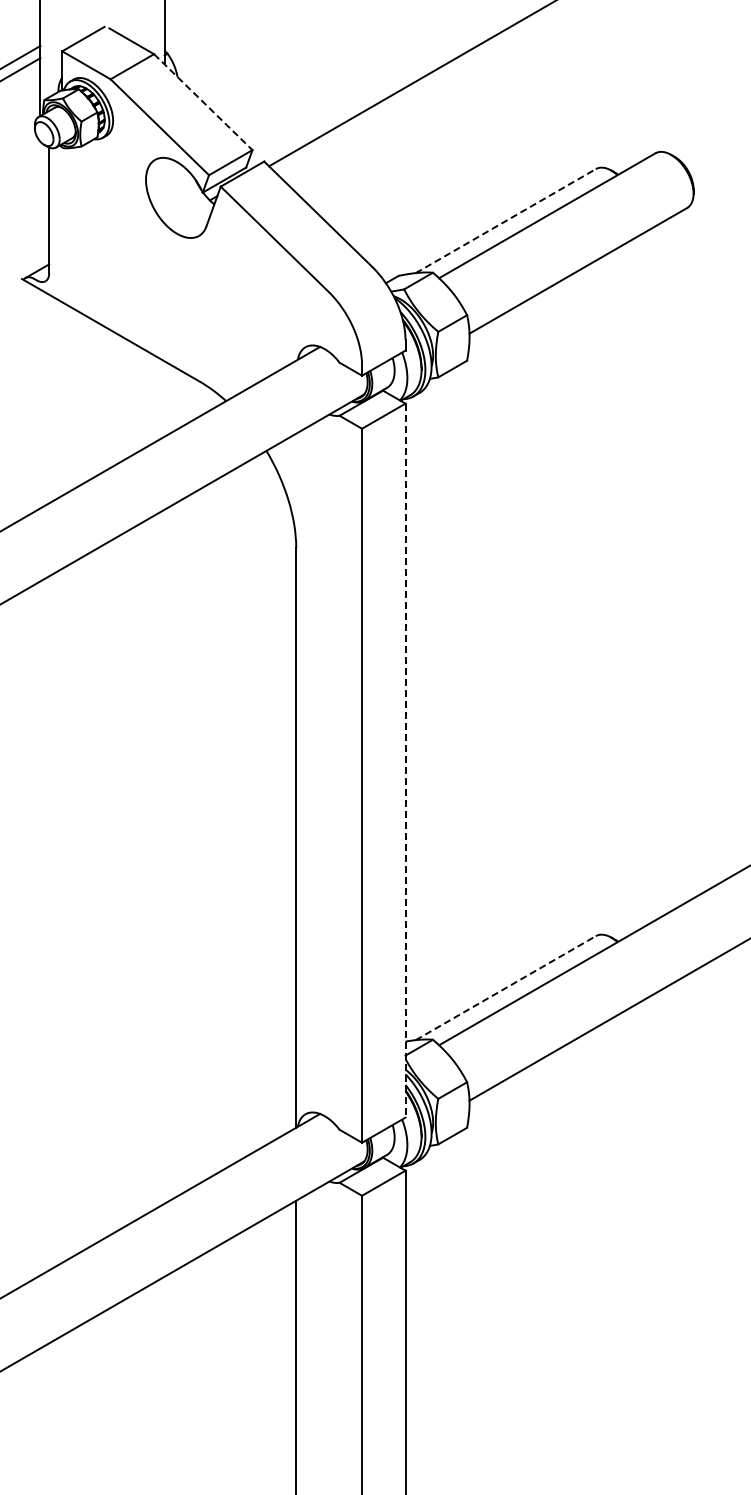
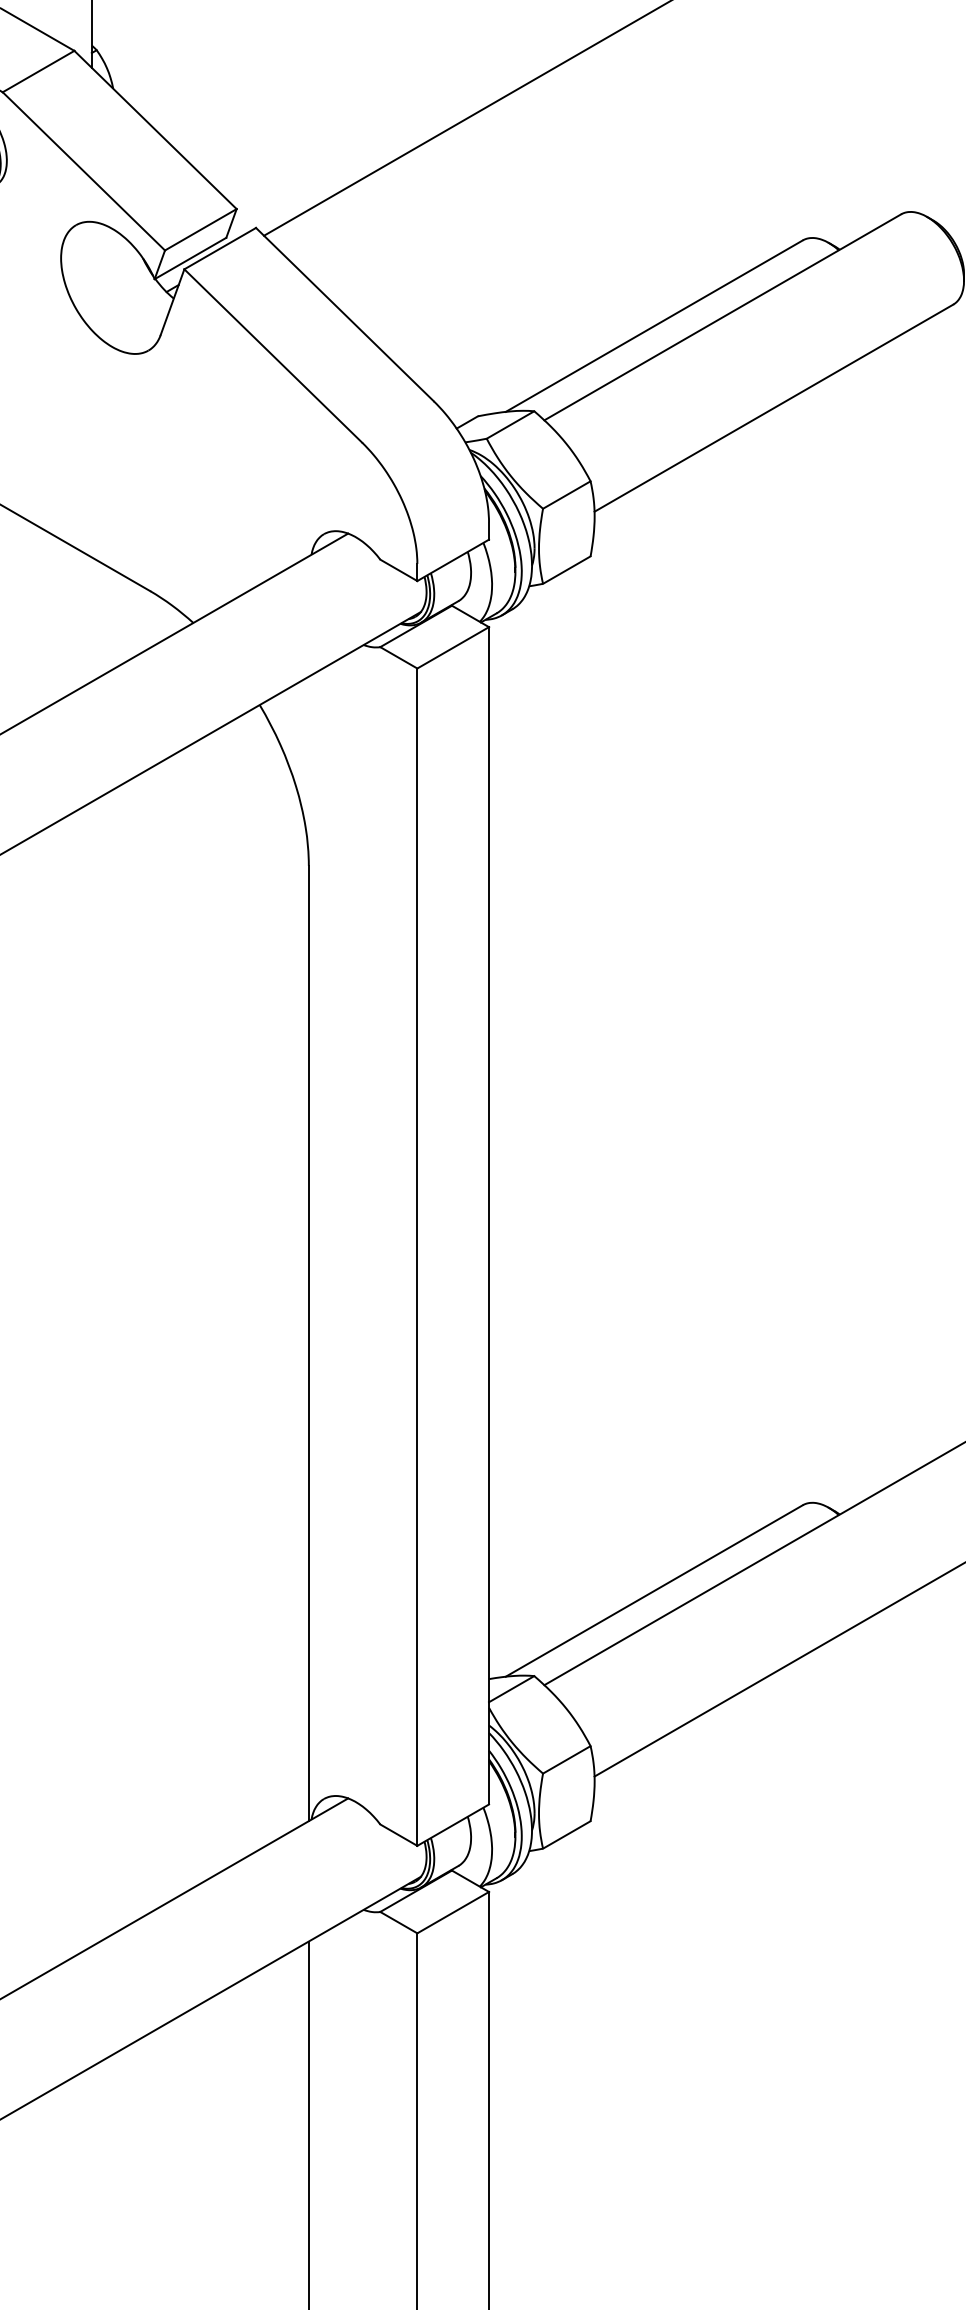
line: (203, 102) -> (155, 130), dashed -> solid
line: (505, 221) -> (653, 326), dashed -> solid
line: (405, 760) -> (488, 1215), dashed -> solid
line: (505, 988) -> (653, 1591), dashed -> solid

